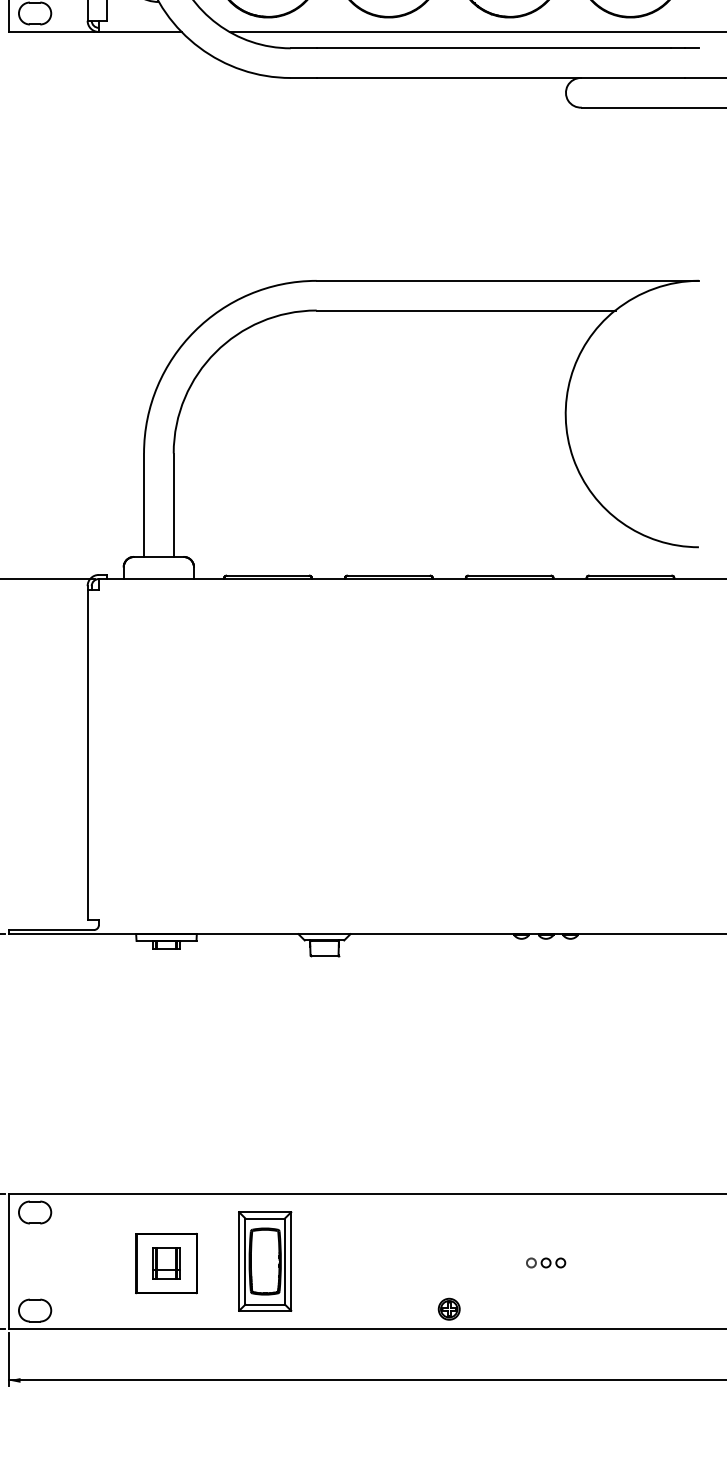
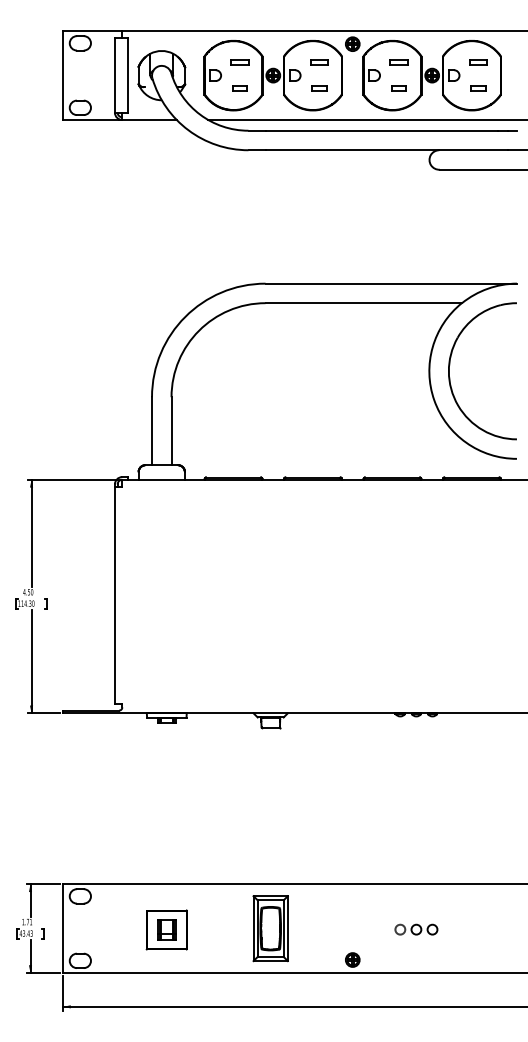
part: (597, 405) -> (450, 365), added
part: (264, 1261) -> (270, 928), moved
part: (546, 1262) -> (416, 929), size x1.67

